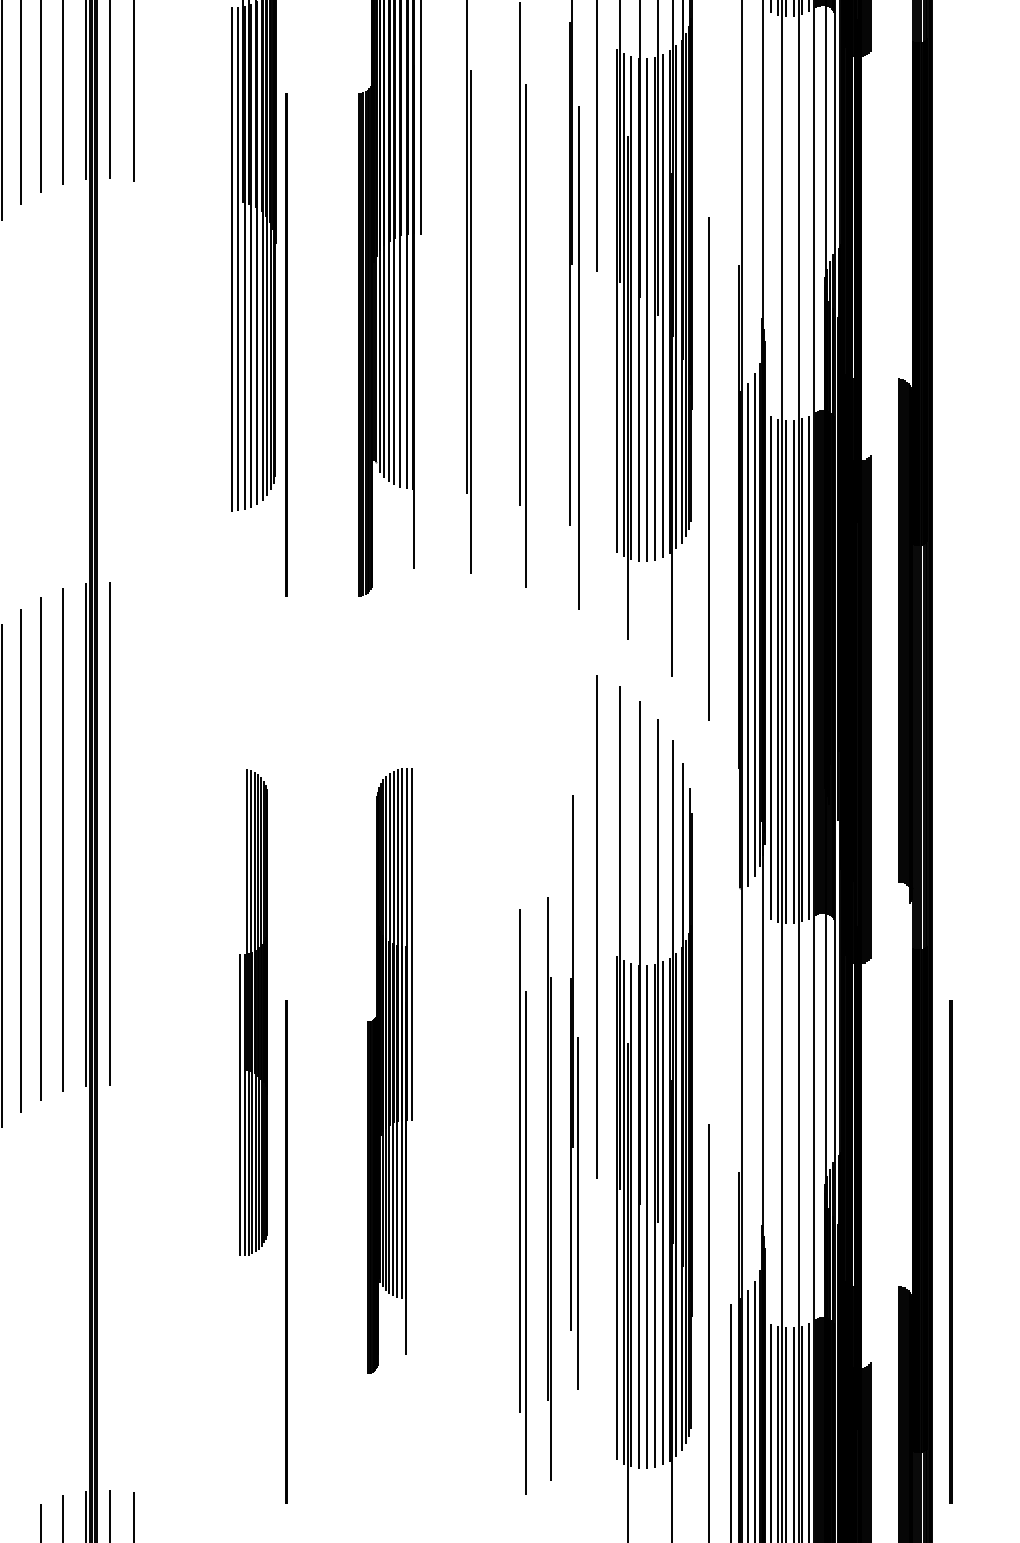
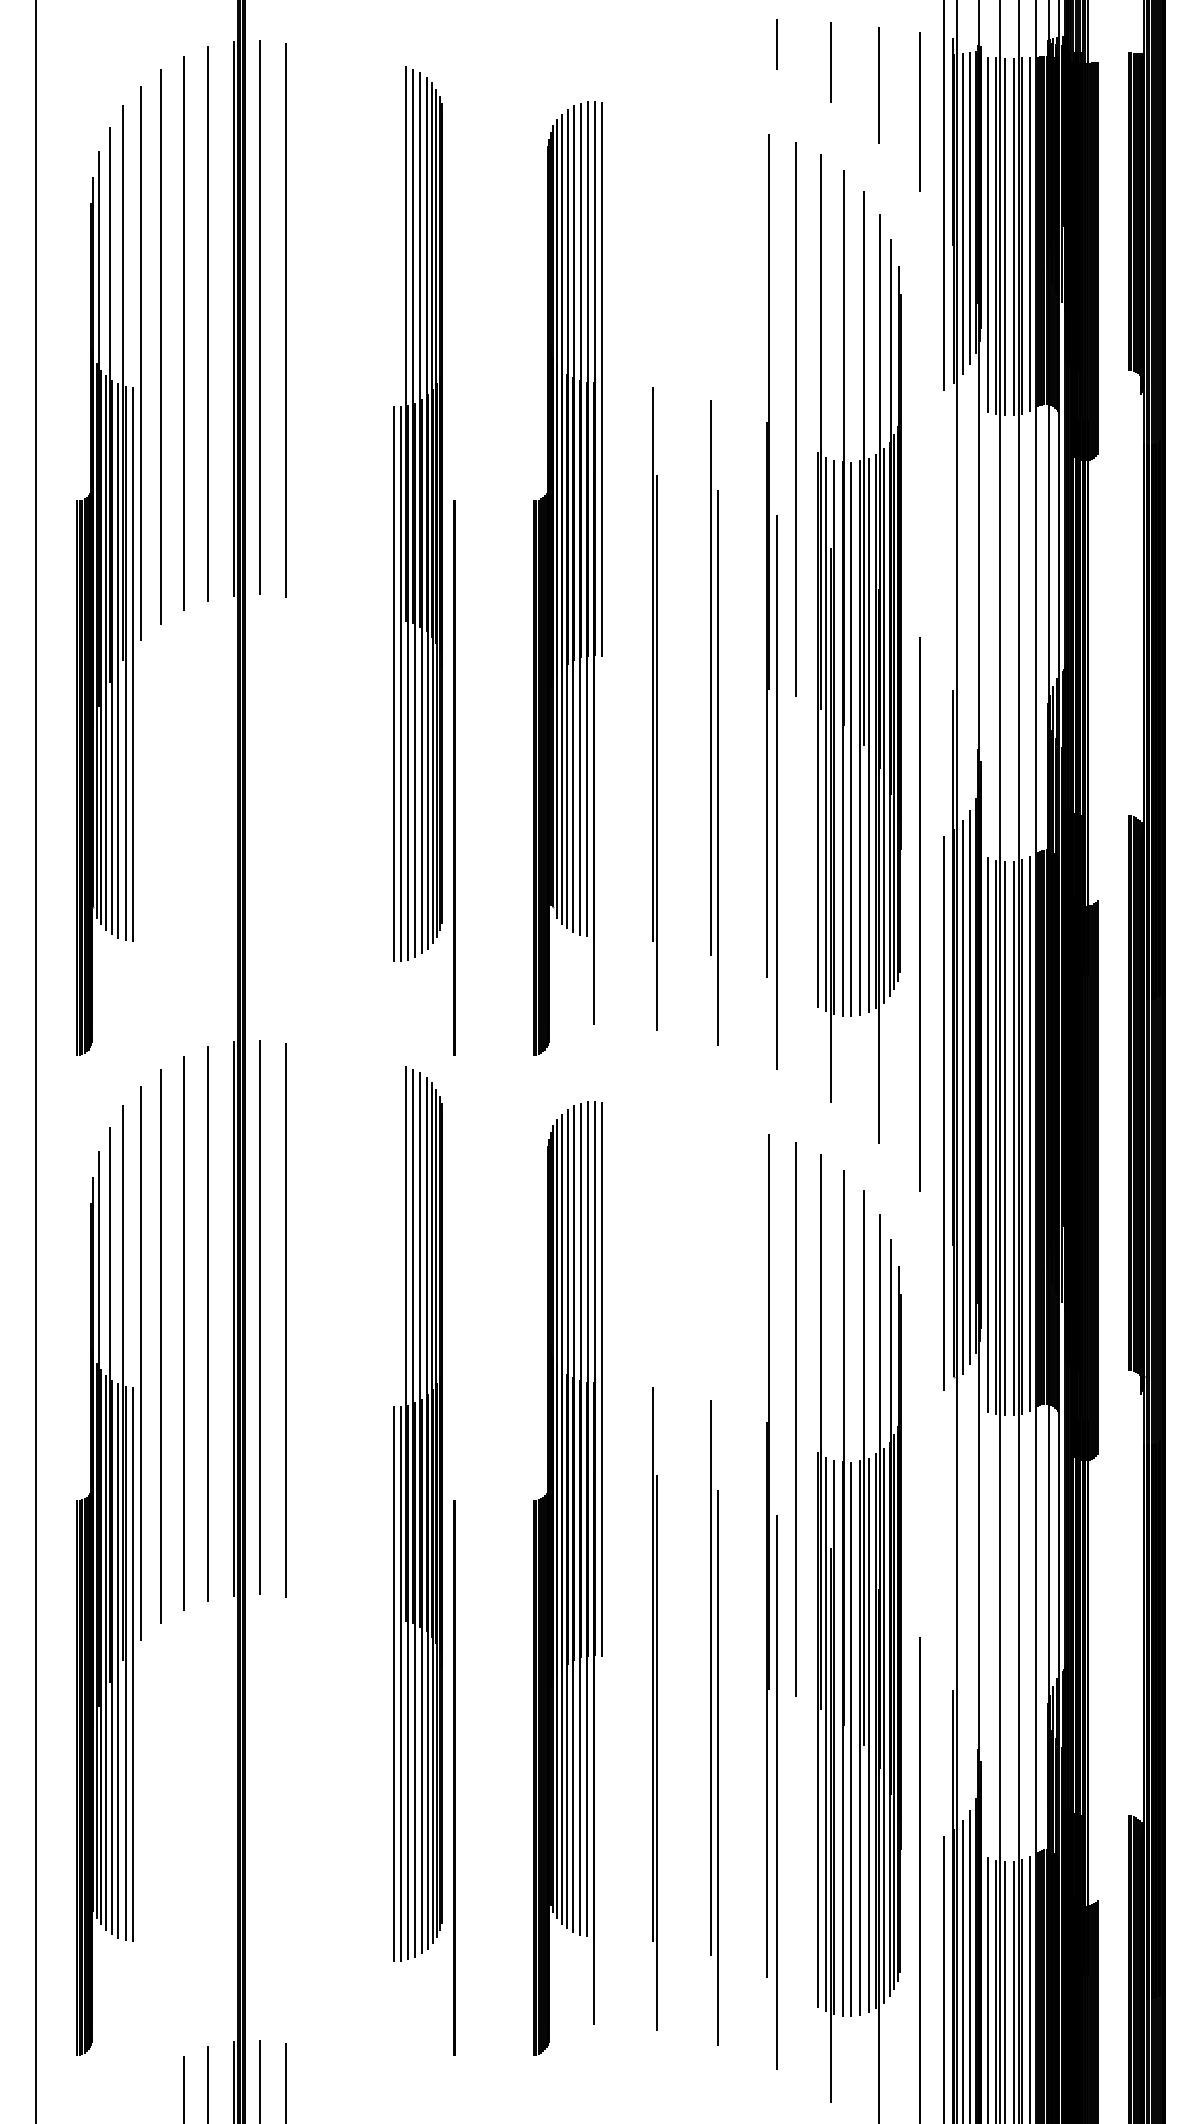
line: (730, 649) -> (943, 1113), added
line: (133, 836) -> (285, 1320), added
part: (253, 1012) -> (417, 1513), size x1.67
part: (389, 1071) -> (567, 1578), size x1.43
part: (574, 1091) -> (771, 1601), size x1.43
part: (549, 1188) -> (654, 1708), moved
line: (950, 1251) -> (1186, 1777), removed

